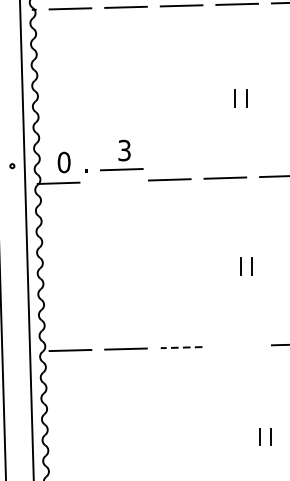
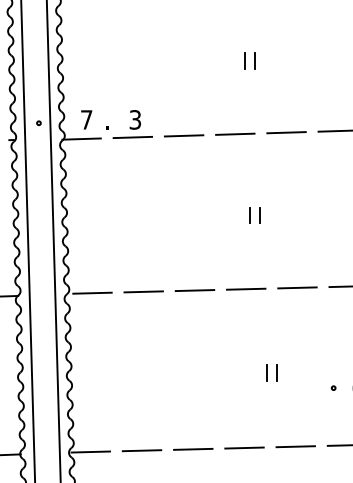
part: (121, 155) -> (132, 124), moved
text: (63, 162) -> (86, 119), 0 -> 7
line: (237, 345) -> (246, 288), added
line: (181, 347) -> (194, 290), dashed -> solid

